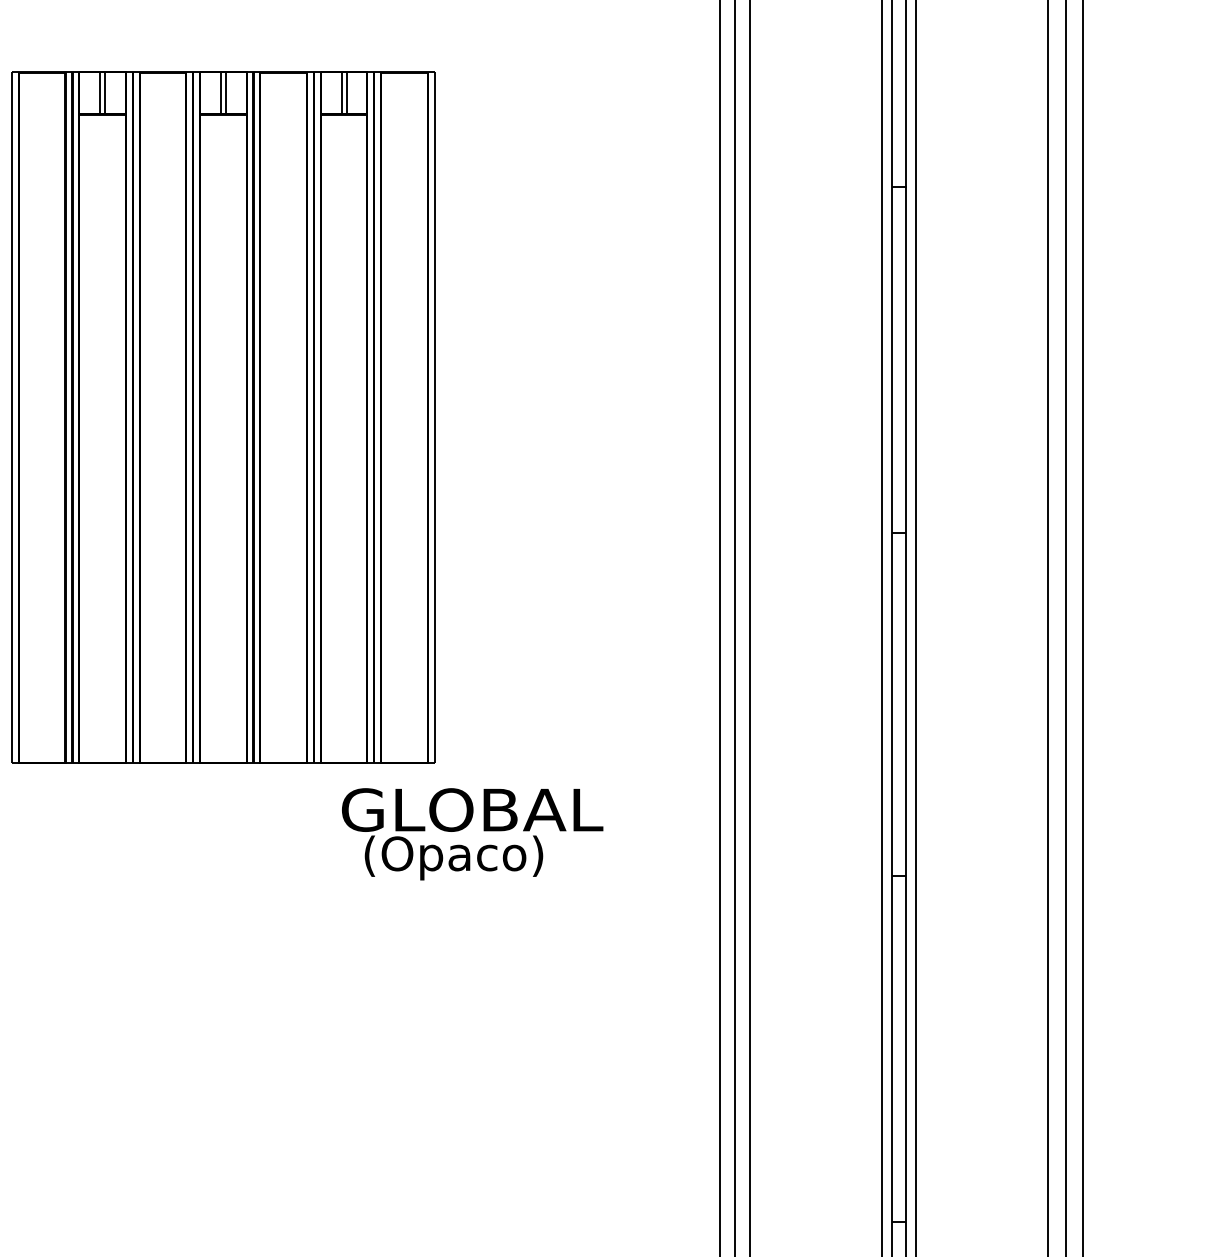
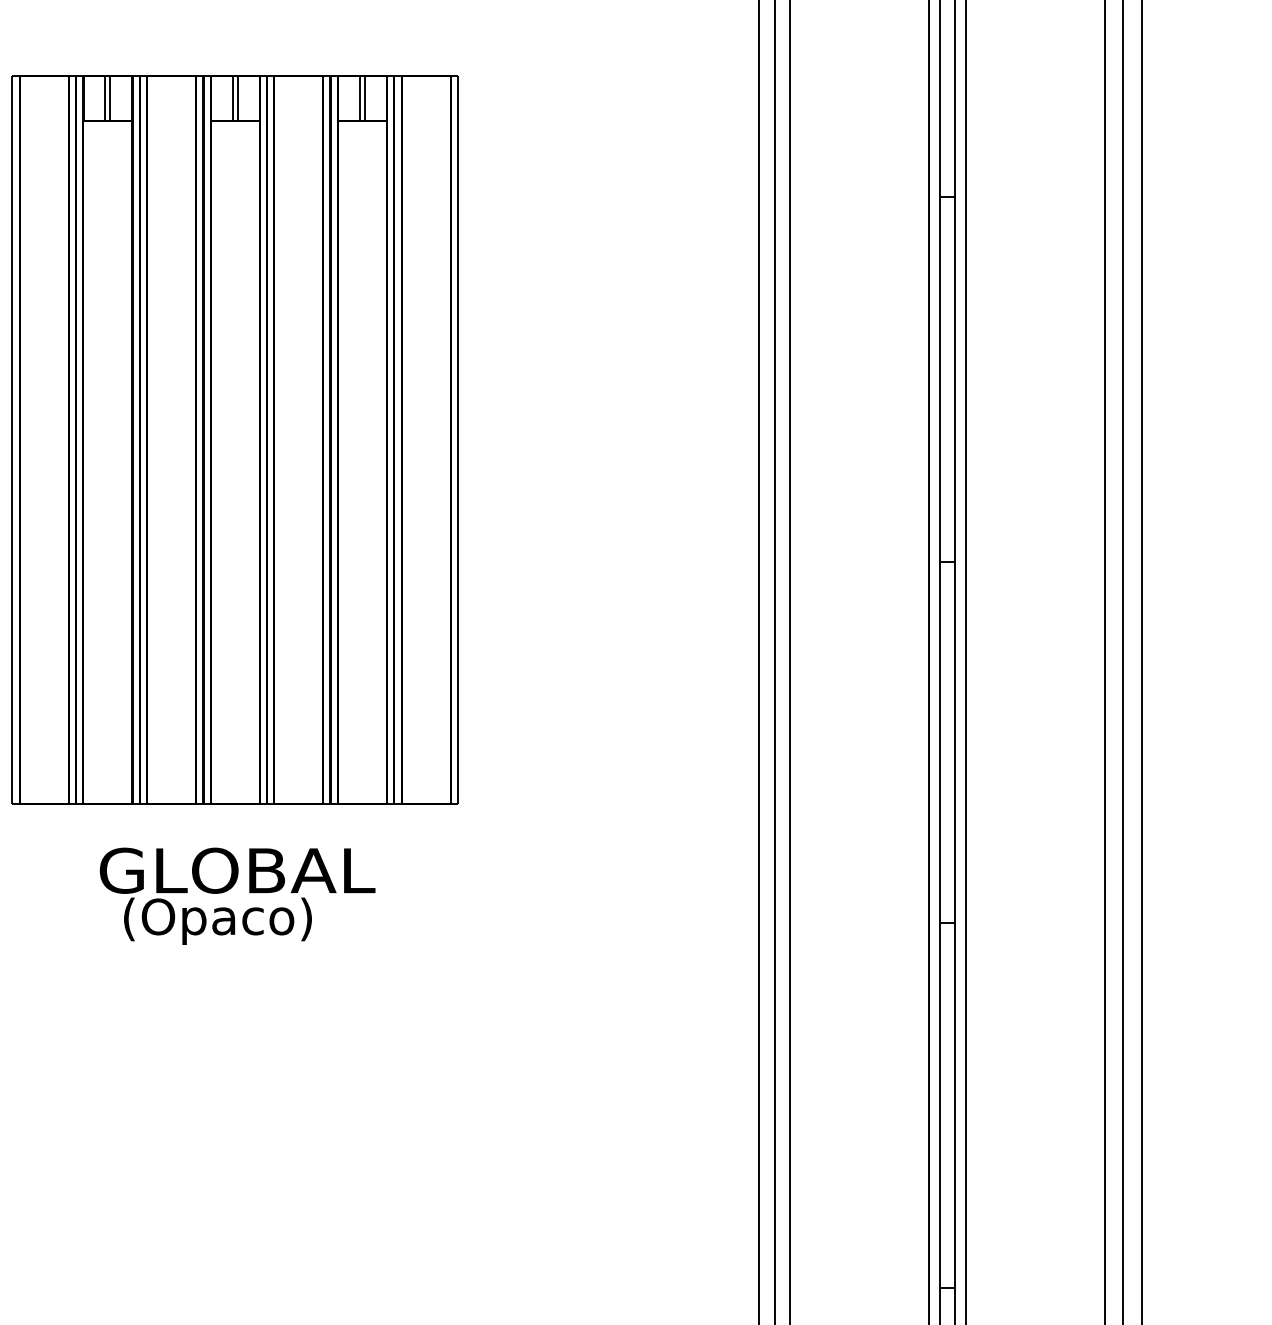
text: (472, 834) -> (237, 896), moved

